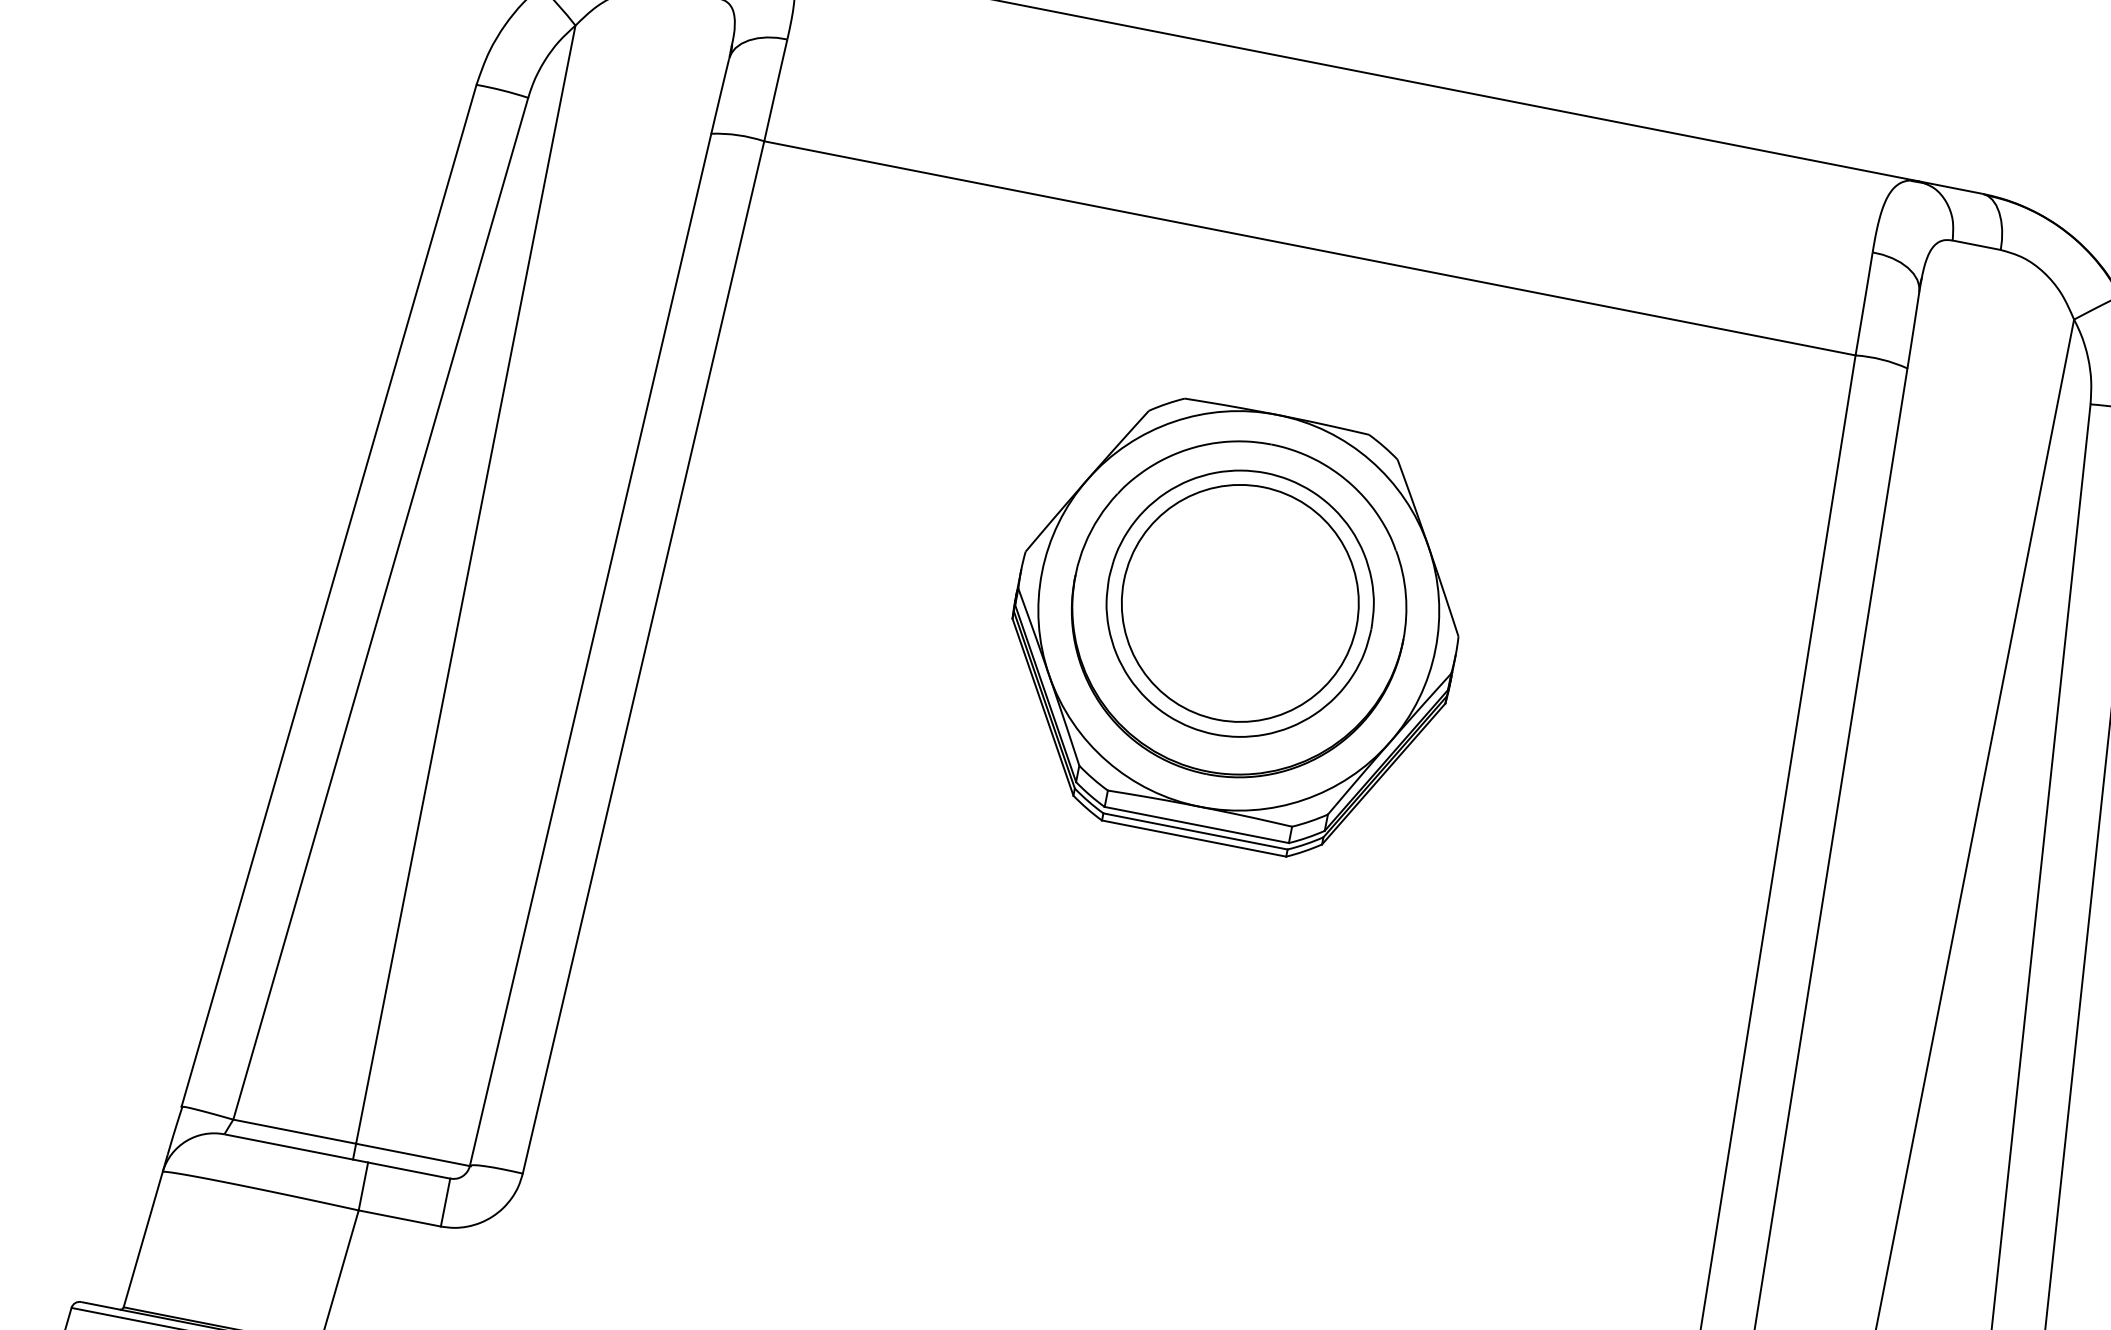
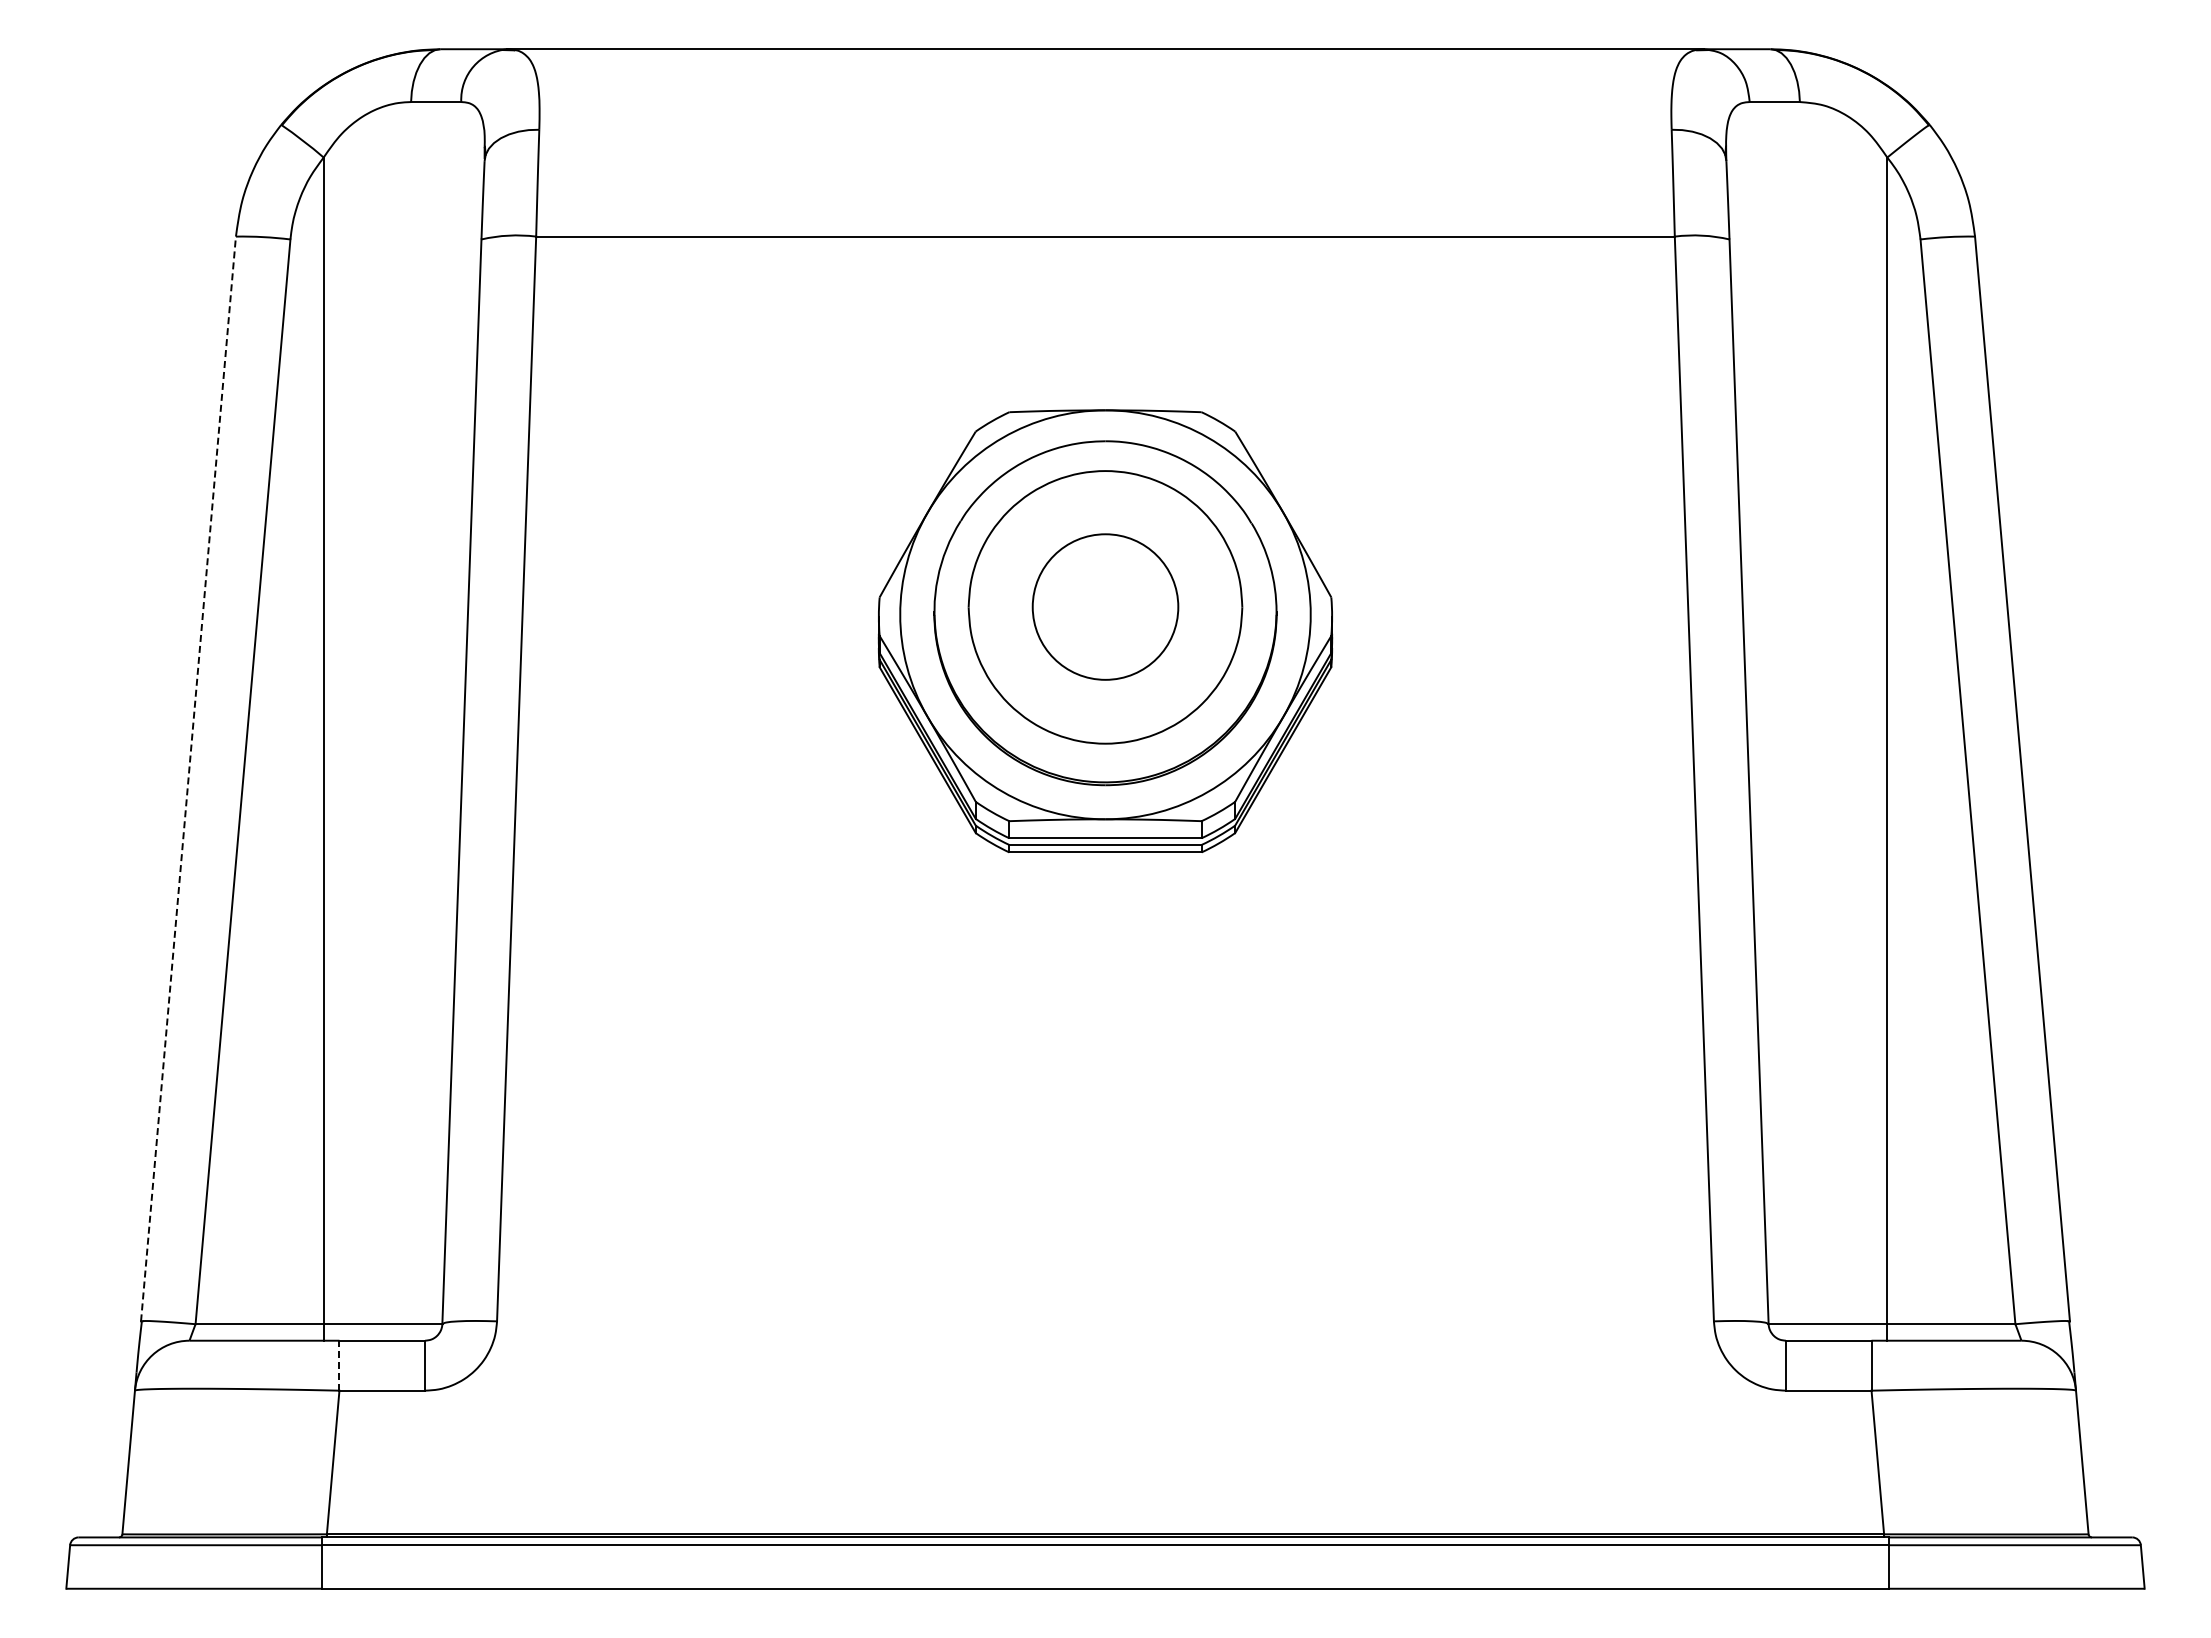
line: (329, 595) -> (188, 778), solid -> dashed
circle: (1240, 602) -> (1105, 606), size x0.6
line: (363, 1186) -> (339, 1365), solid -> dashed

